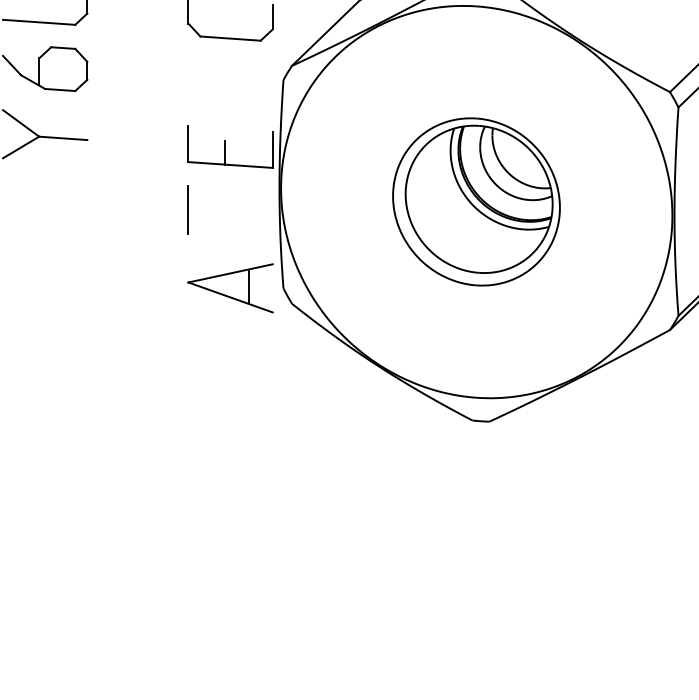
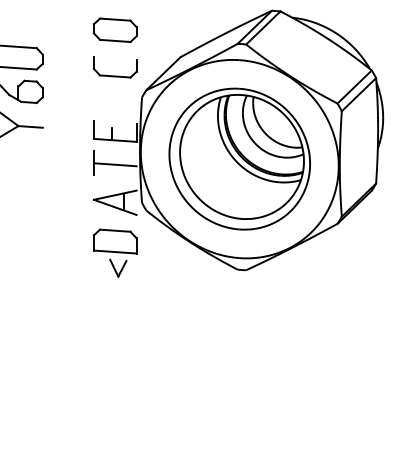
part: (476, 200) -> (239, 158), size x1.67
line: (229, 212) -> (114, 164), added
part: (229, 386) -> (114, 252), added

